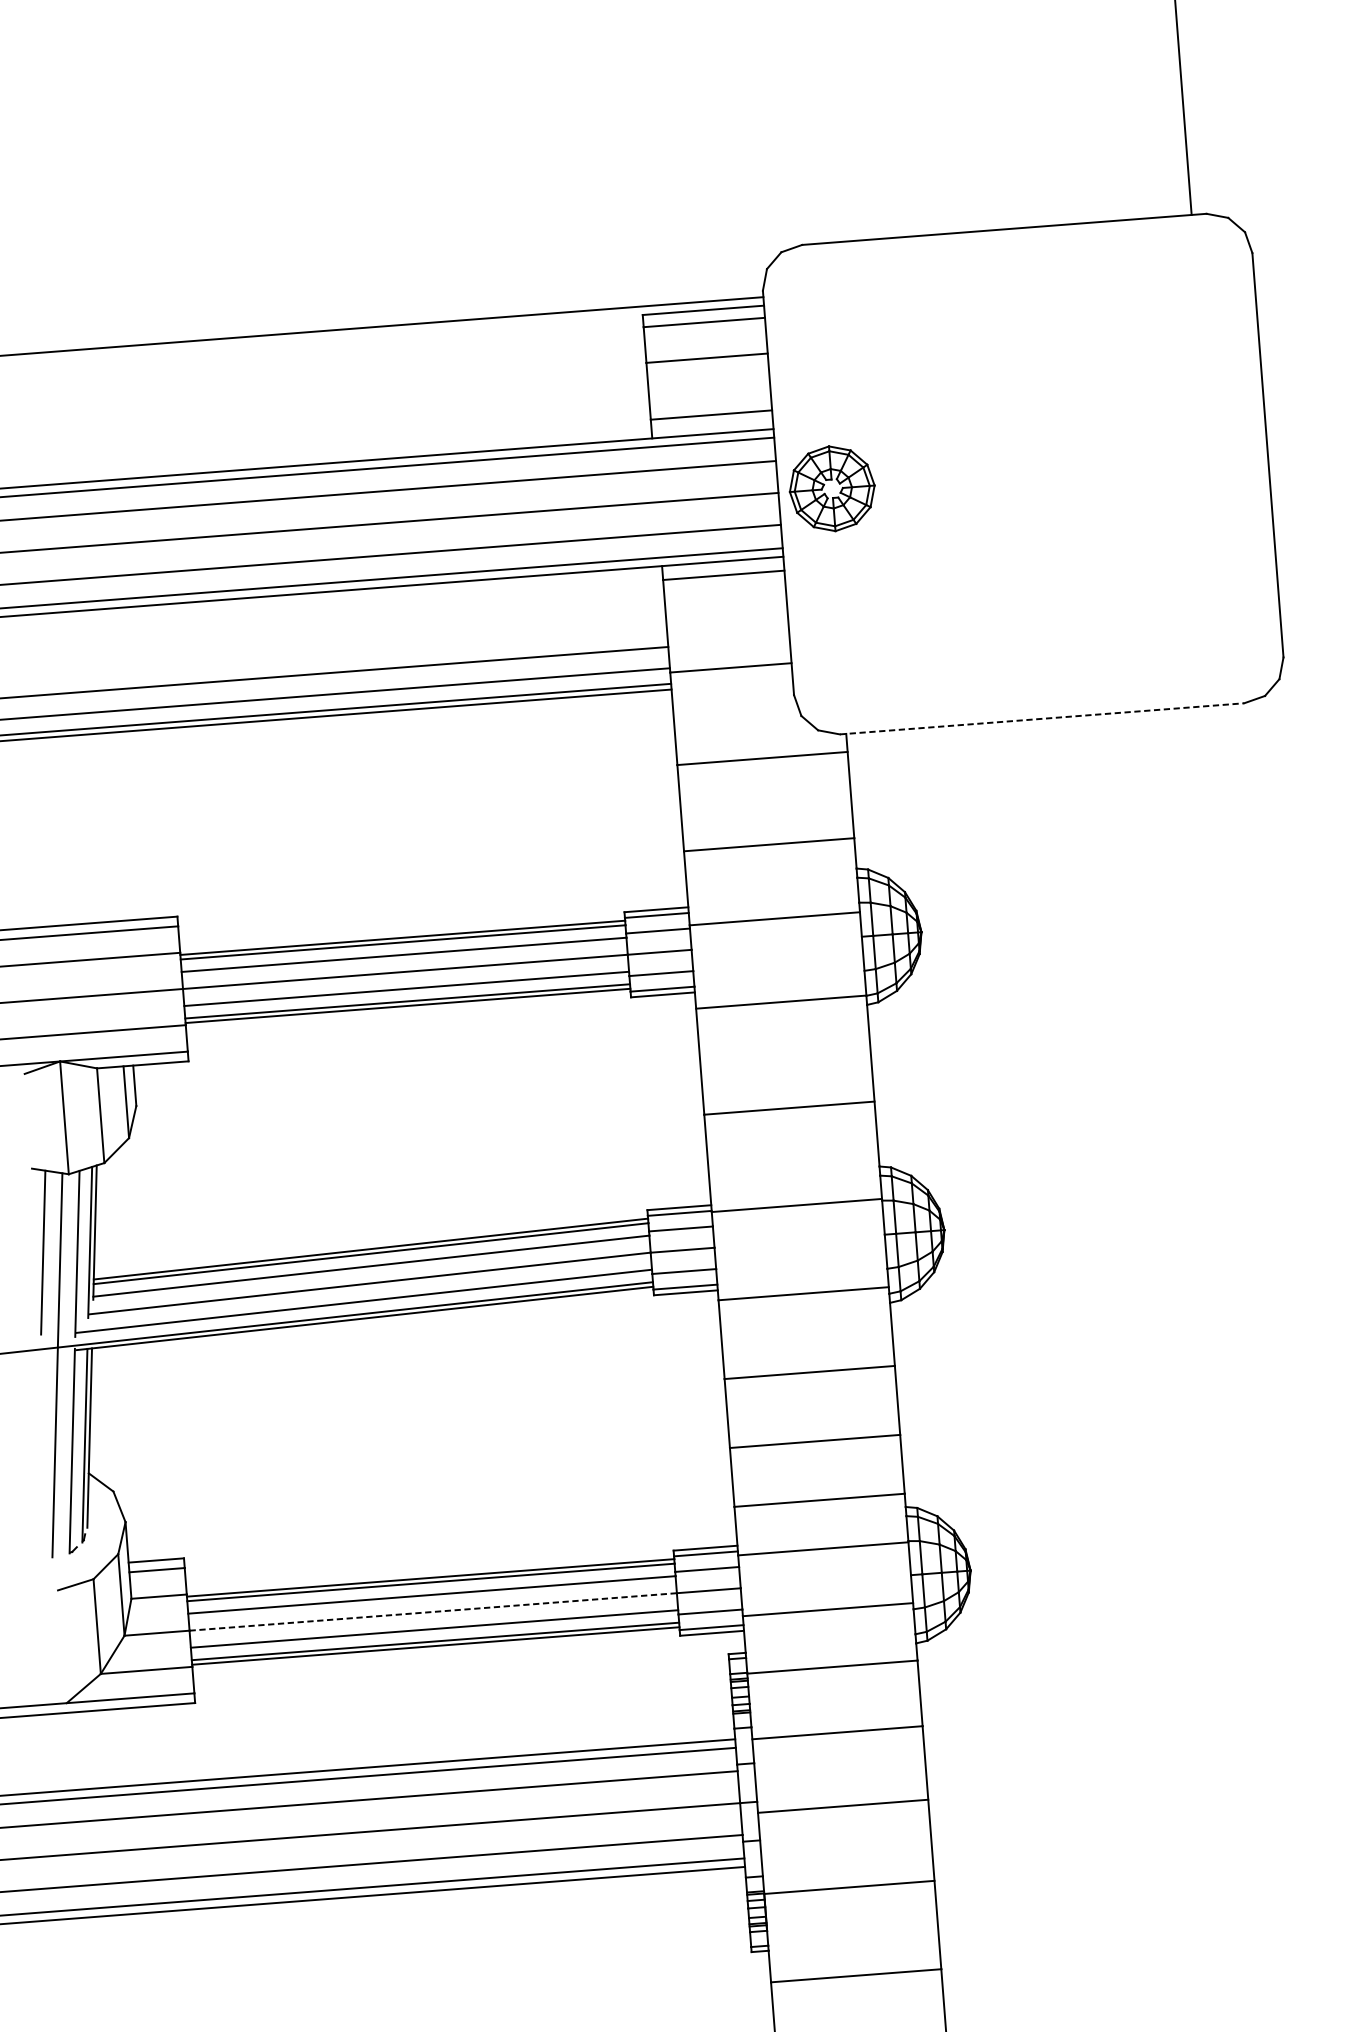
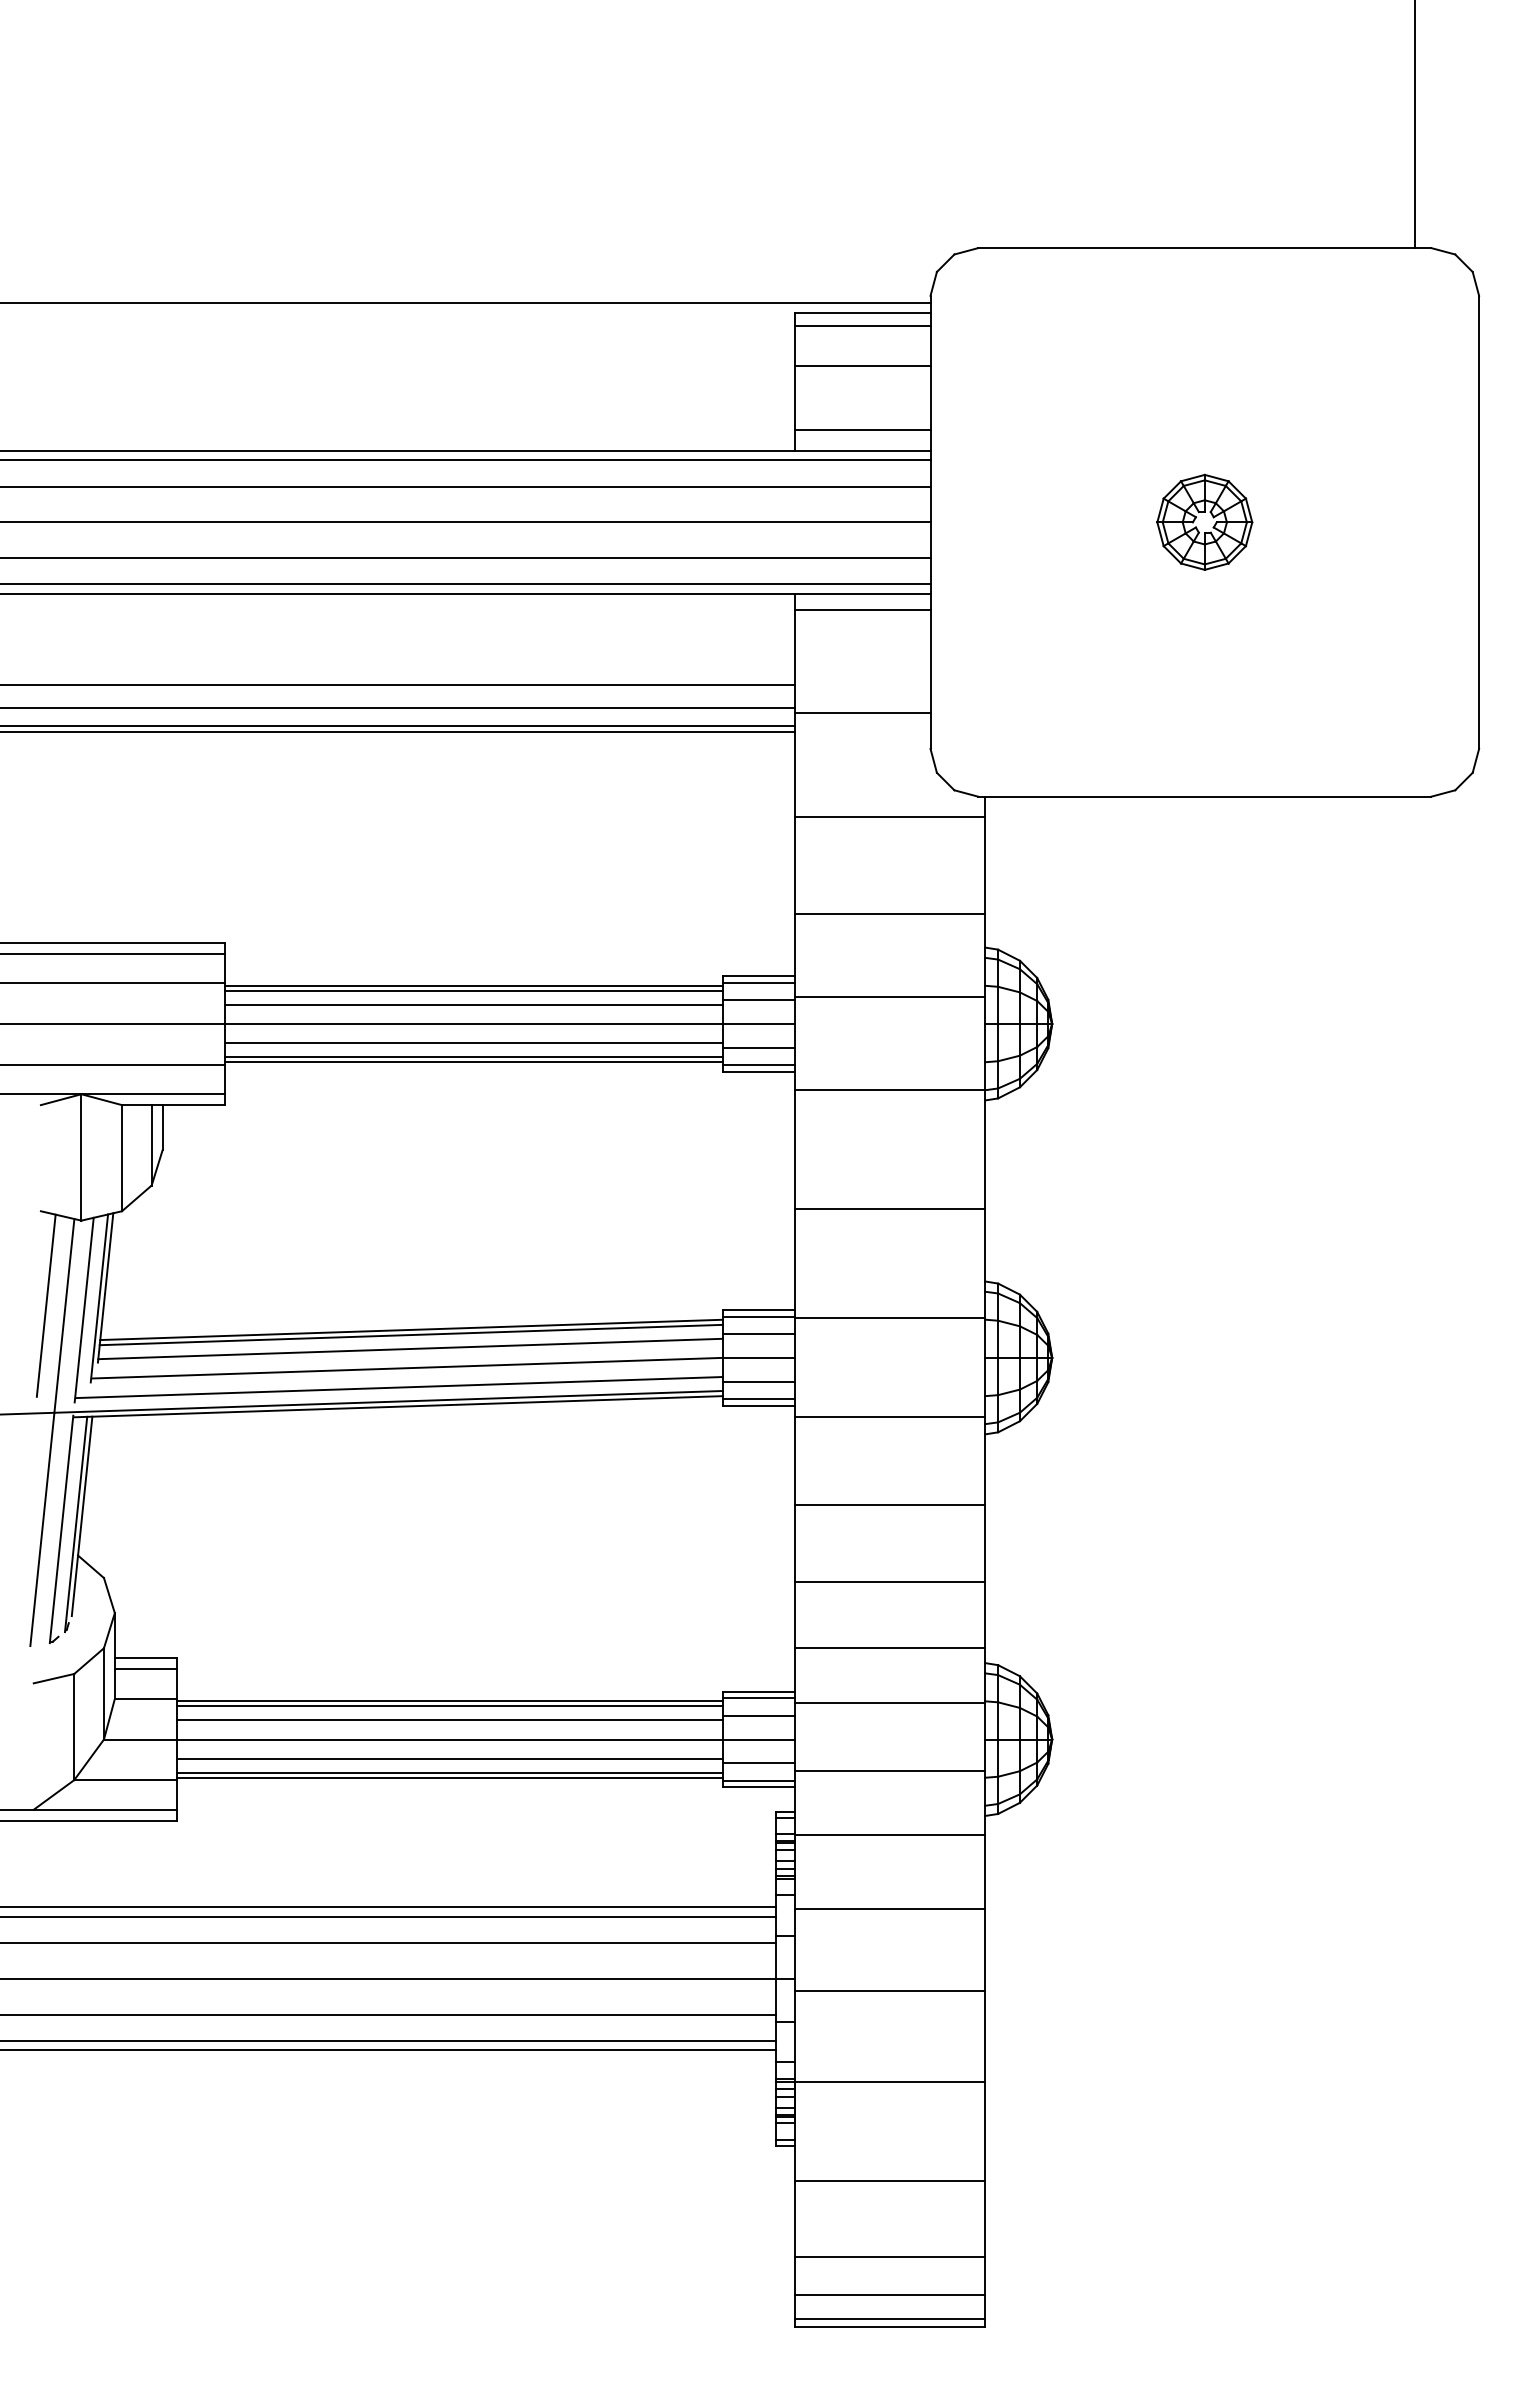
part: (831, 488) -> (1204, 521), moved
line: (1041, 718) -> (1204, 796), dashed -> solid
line: (433, 1611) -> (450, 1739), dashed -> solid

